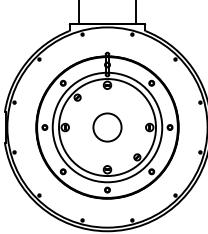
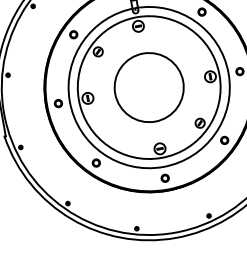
circle: (107, 127) -> (149, 87), size x1.67

